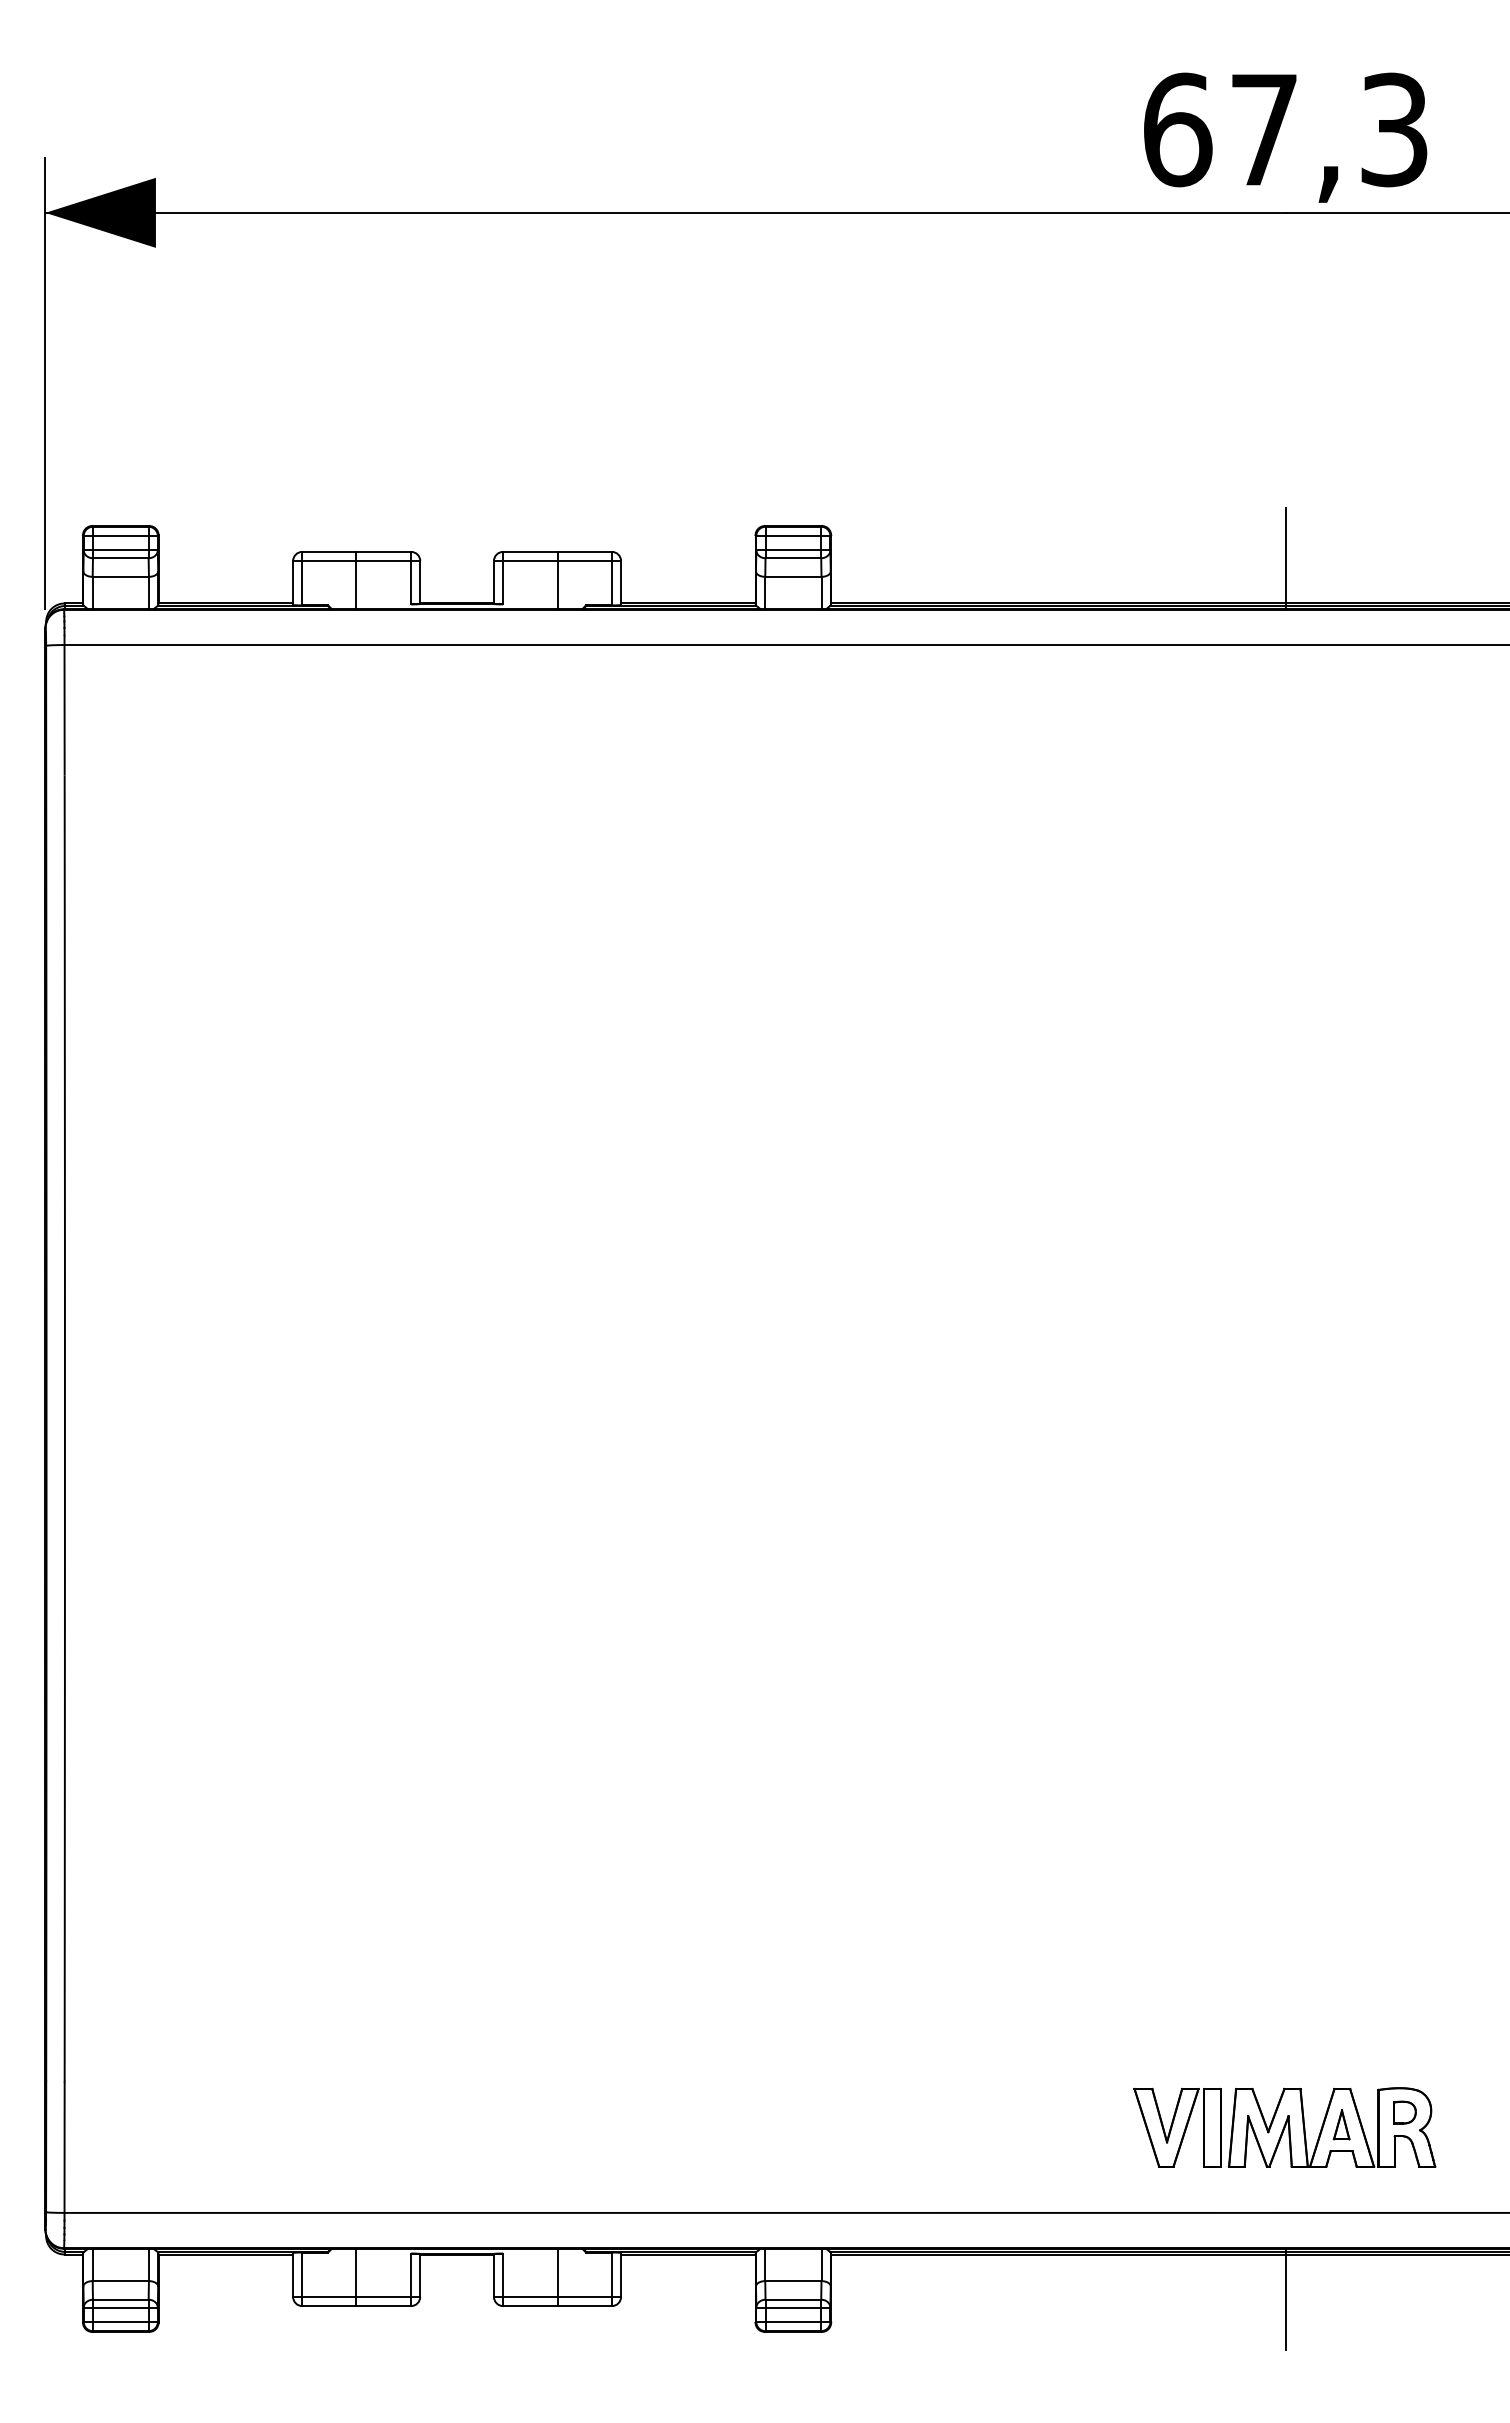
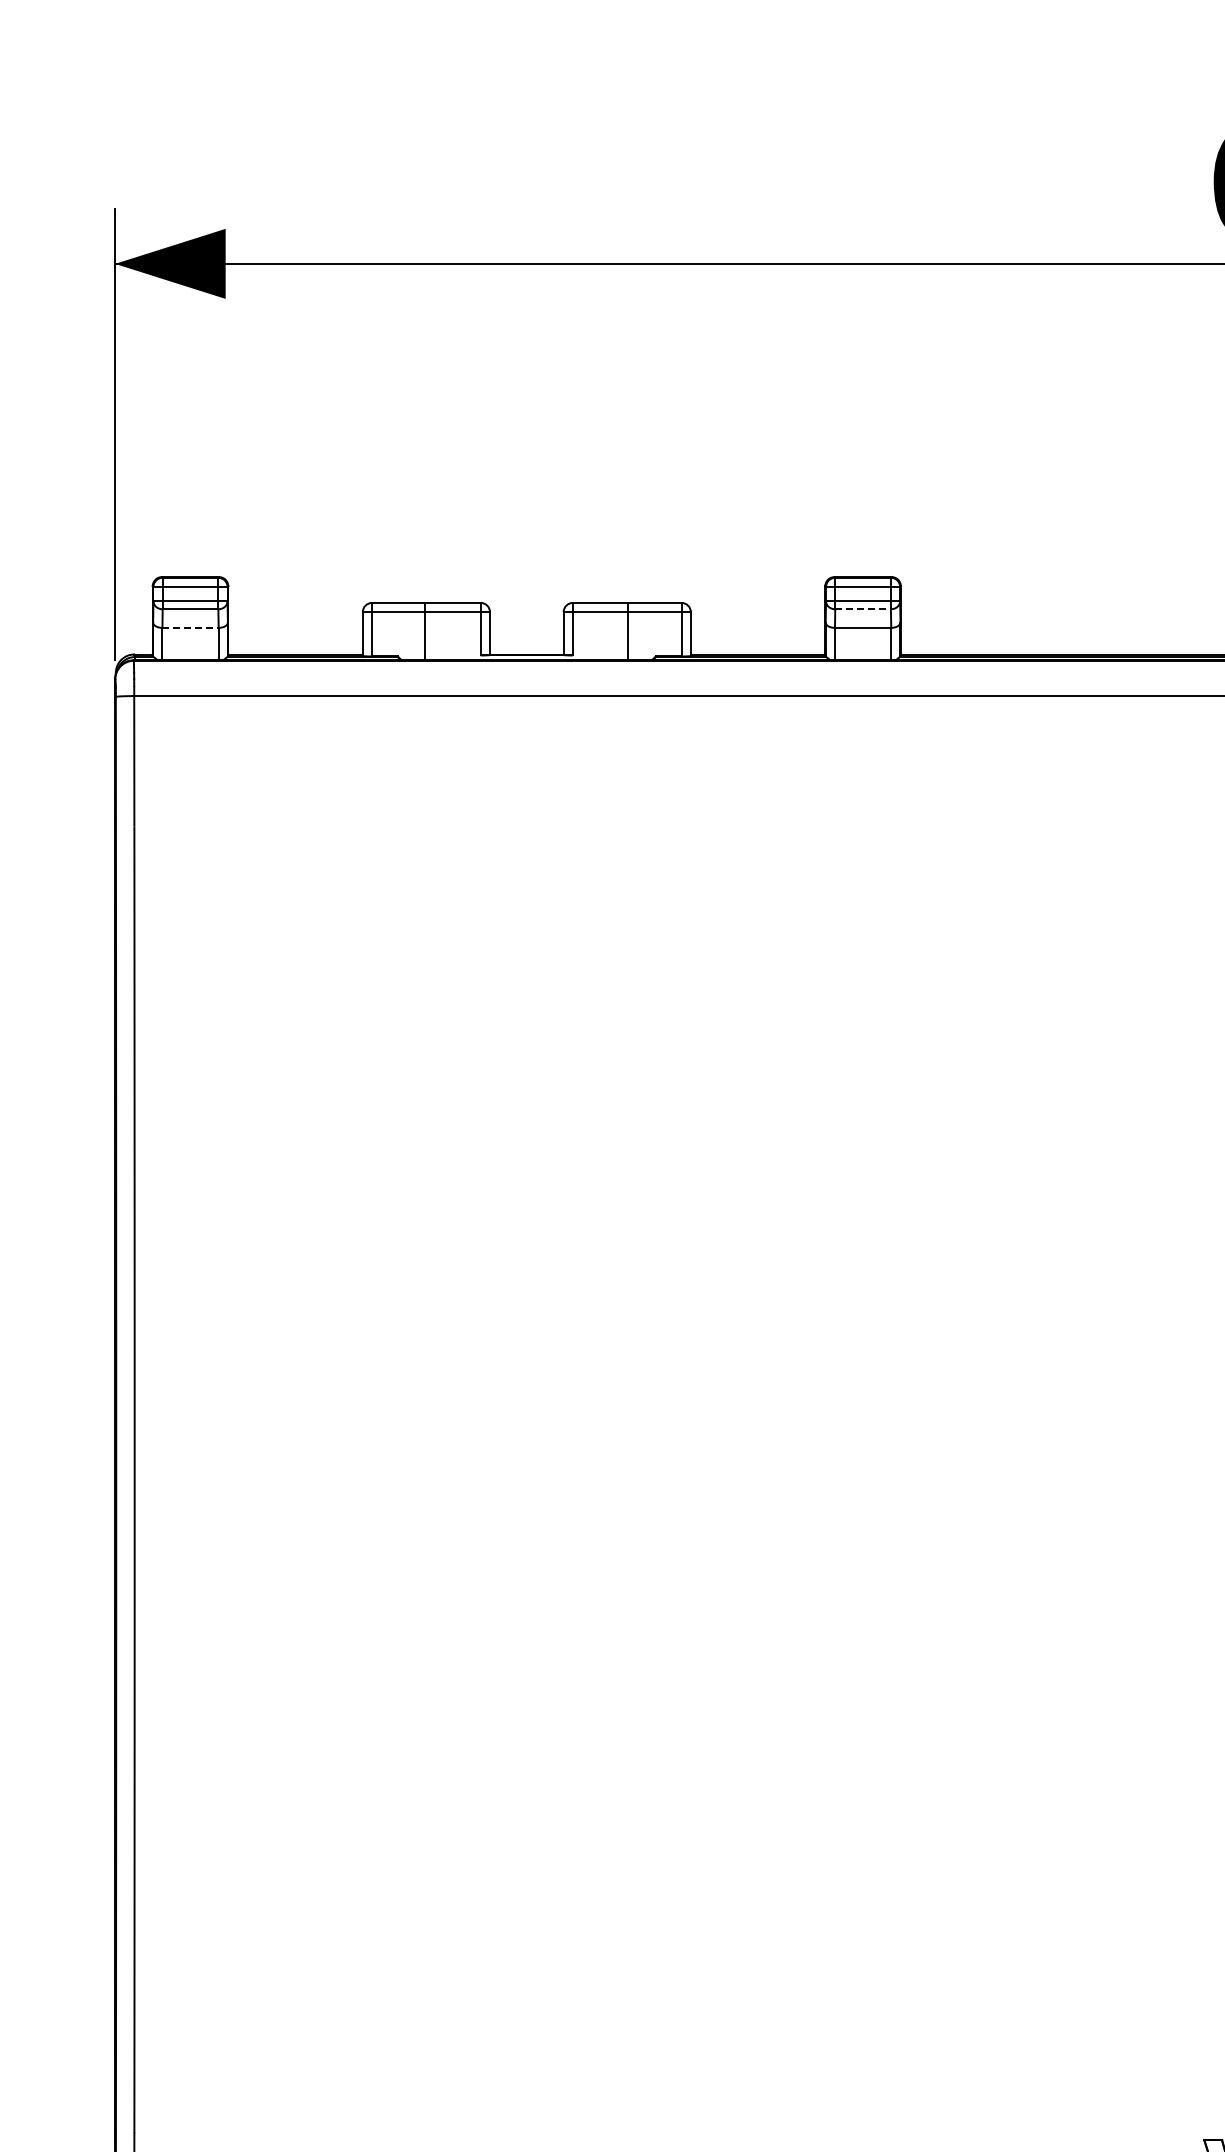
line: (793, 558) -> (863, 609), solid -> dashed
line: (121, 576) -> (191, 627), solid -> dashed

